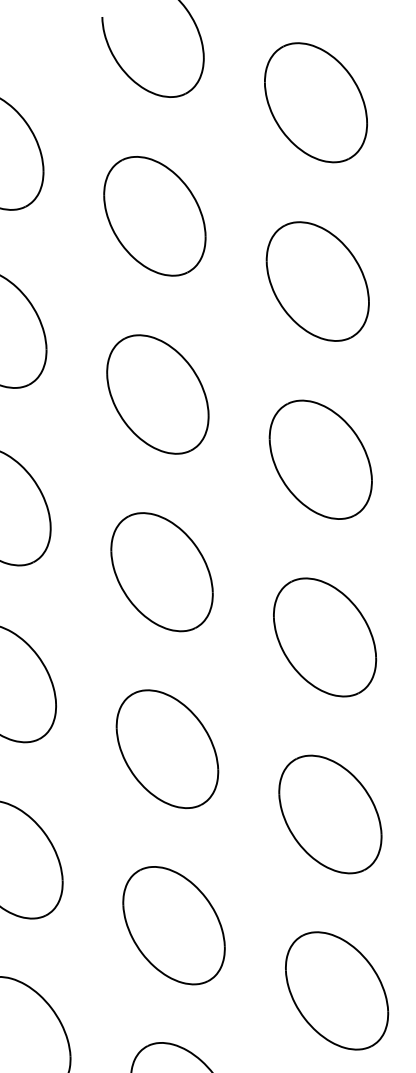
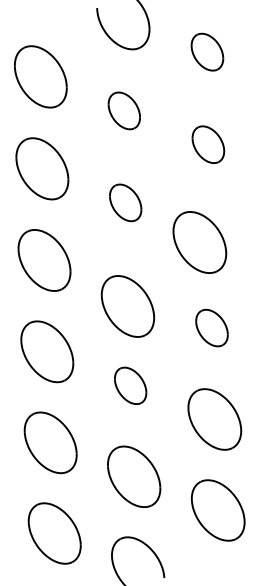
part: (316, 101) -> (207, 51), size x0.6
part: (155, 215) -> (124, 110), size x0.6
part: (318, 281) -> (208, 144), size x0.6
part: (157, 393) -> (125, 202), size x0.6
part: (320, 459) -> (199, 242), moved
part: (161, 572) -> (127, 306), moved
part: (323, 636) -> (211, 327), size x0.6
part: (166, 748) -> (130, 385), size x0.6

